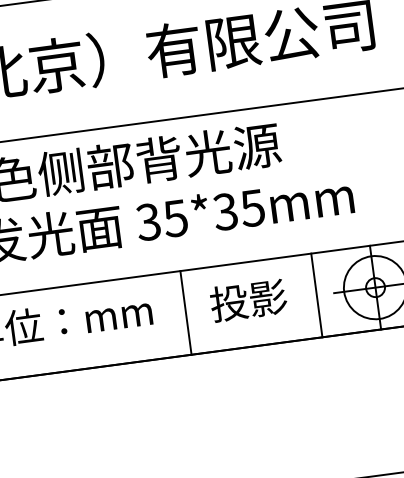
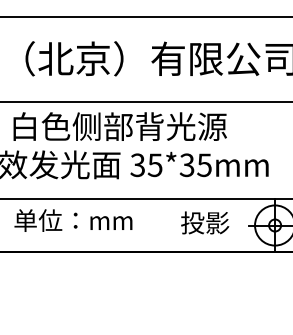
line: (316, 295) -> (237, 225), removed
text: (249, 299) -> (205, 222), moved
line: (185, 312) -> (153, 225), removed

